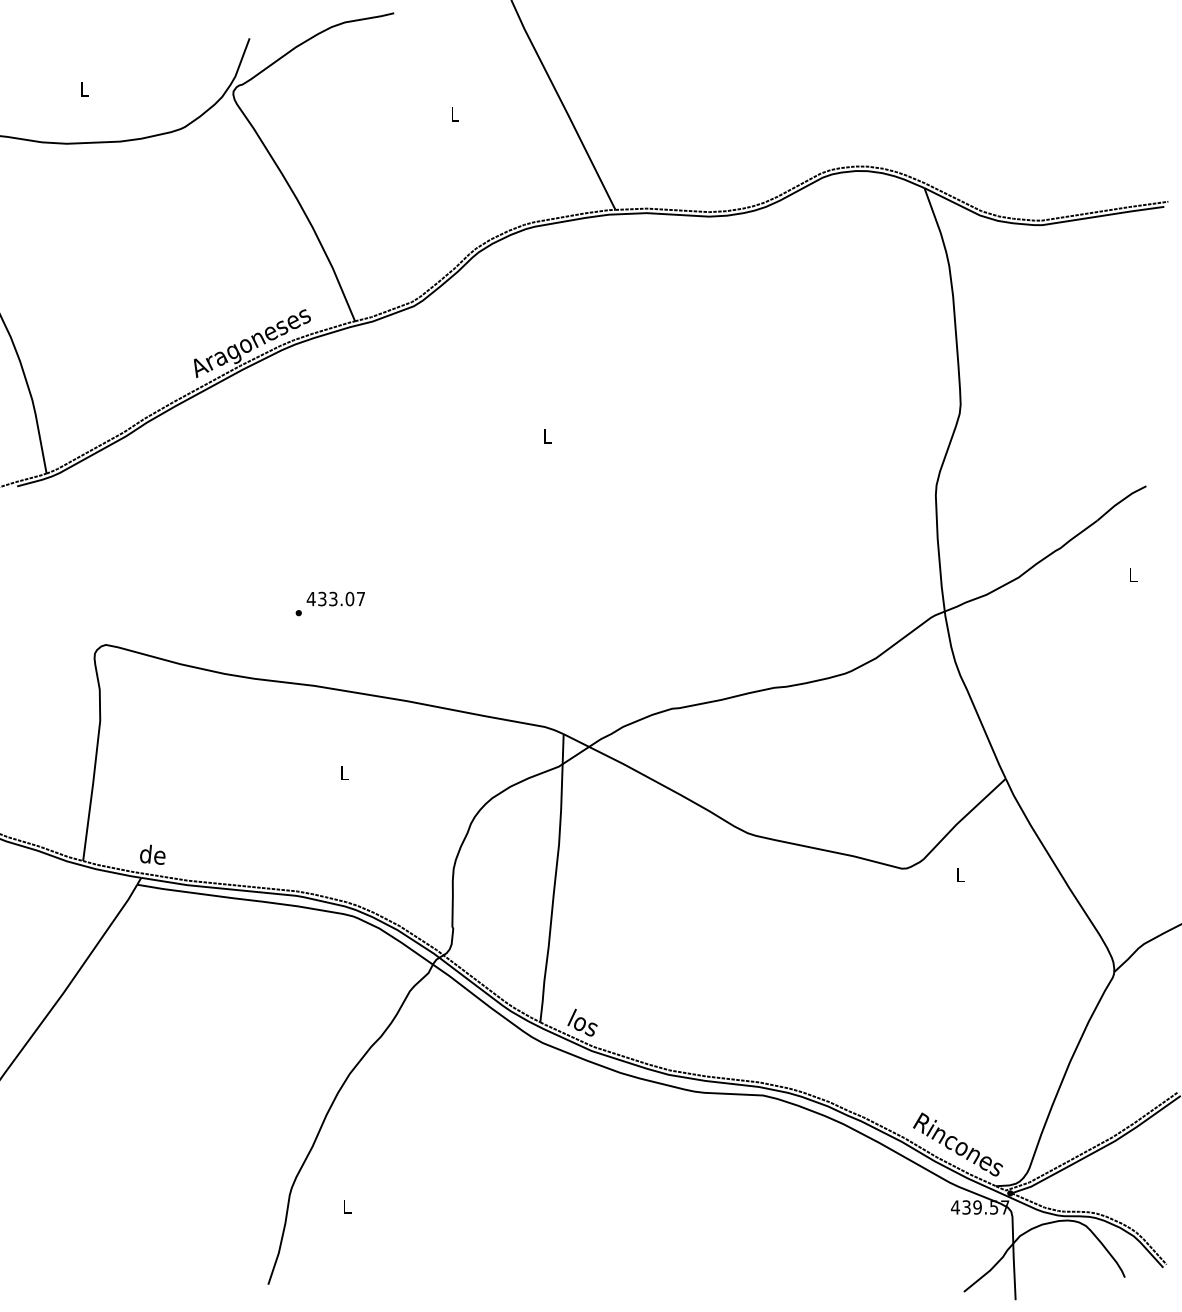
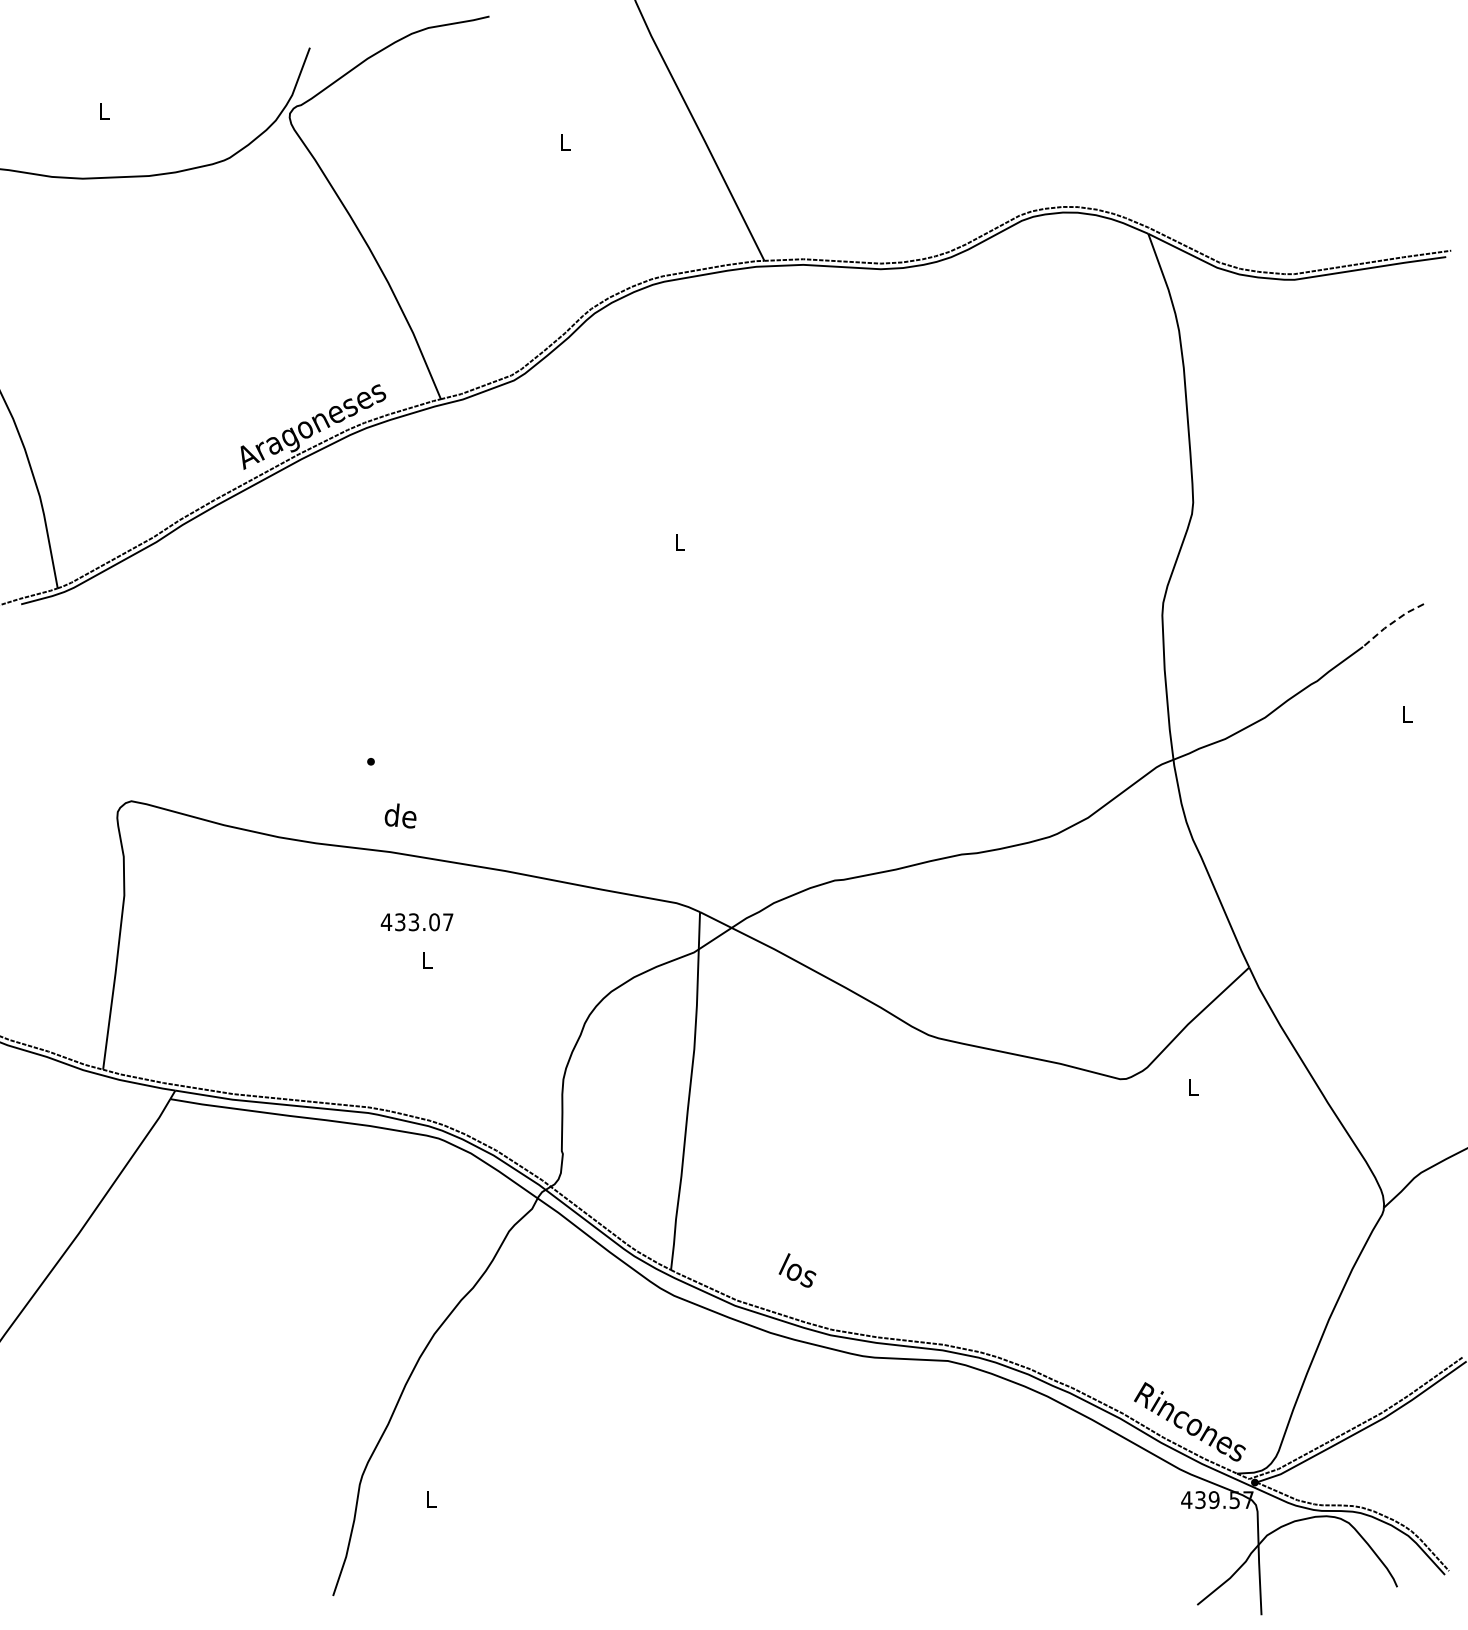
line: (1120, 501) -> (1391, 623), solid -> dashed
text: (335, 599) -> (416, 922), moved
text: (152, 854) -> (400, 815), moved
text: (582, 1022) -> (797, 1270), moved

